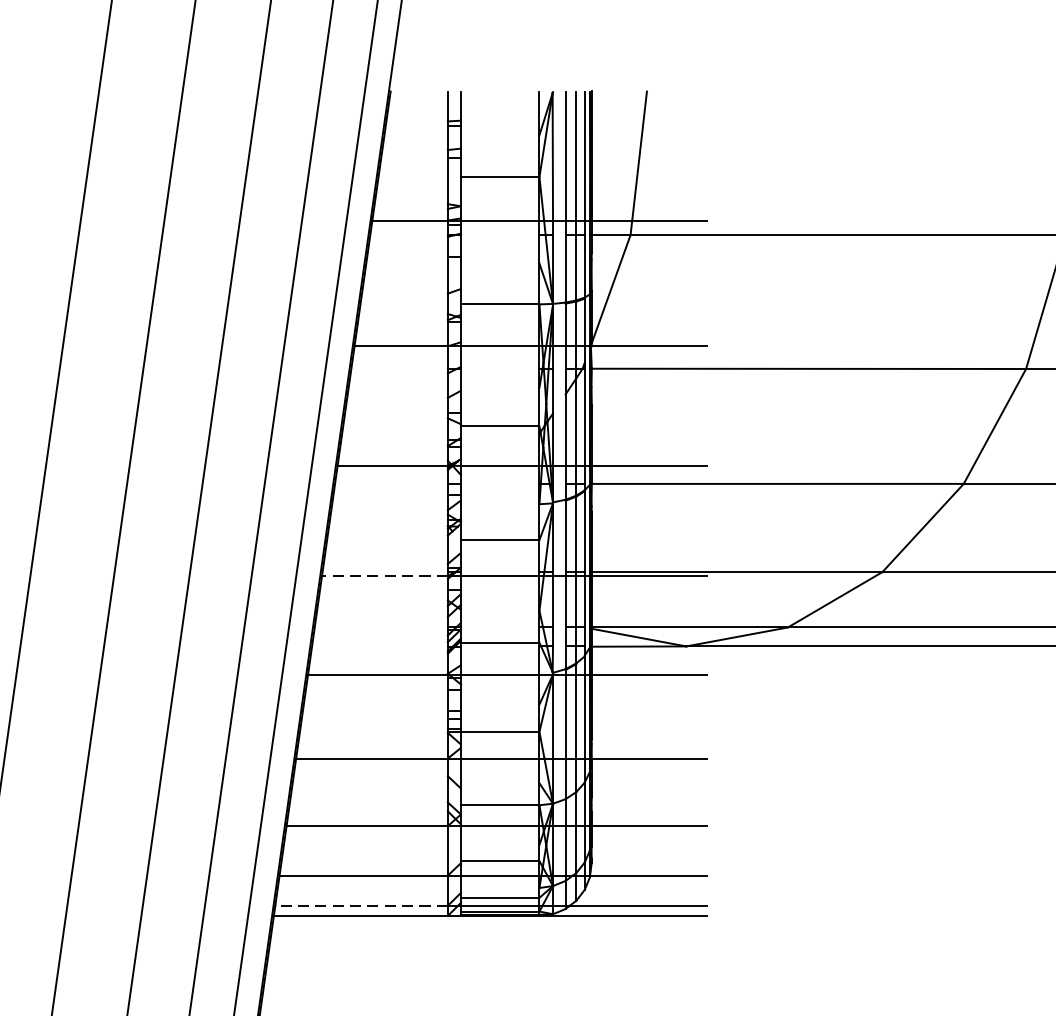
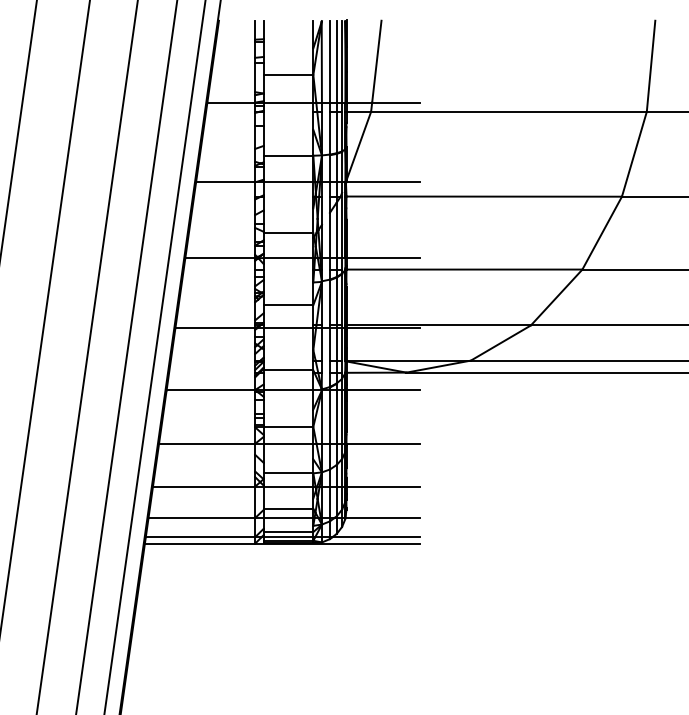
line: (385, 576) -> (215, 328), dashed -> solid
line: (361, 906) -> (200, 537), dashed -> solid

